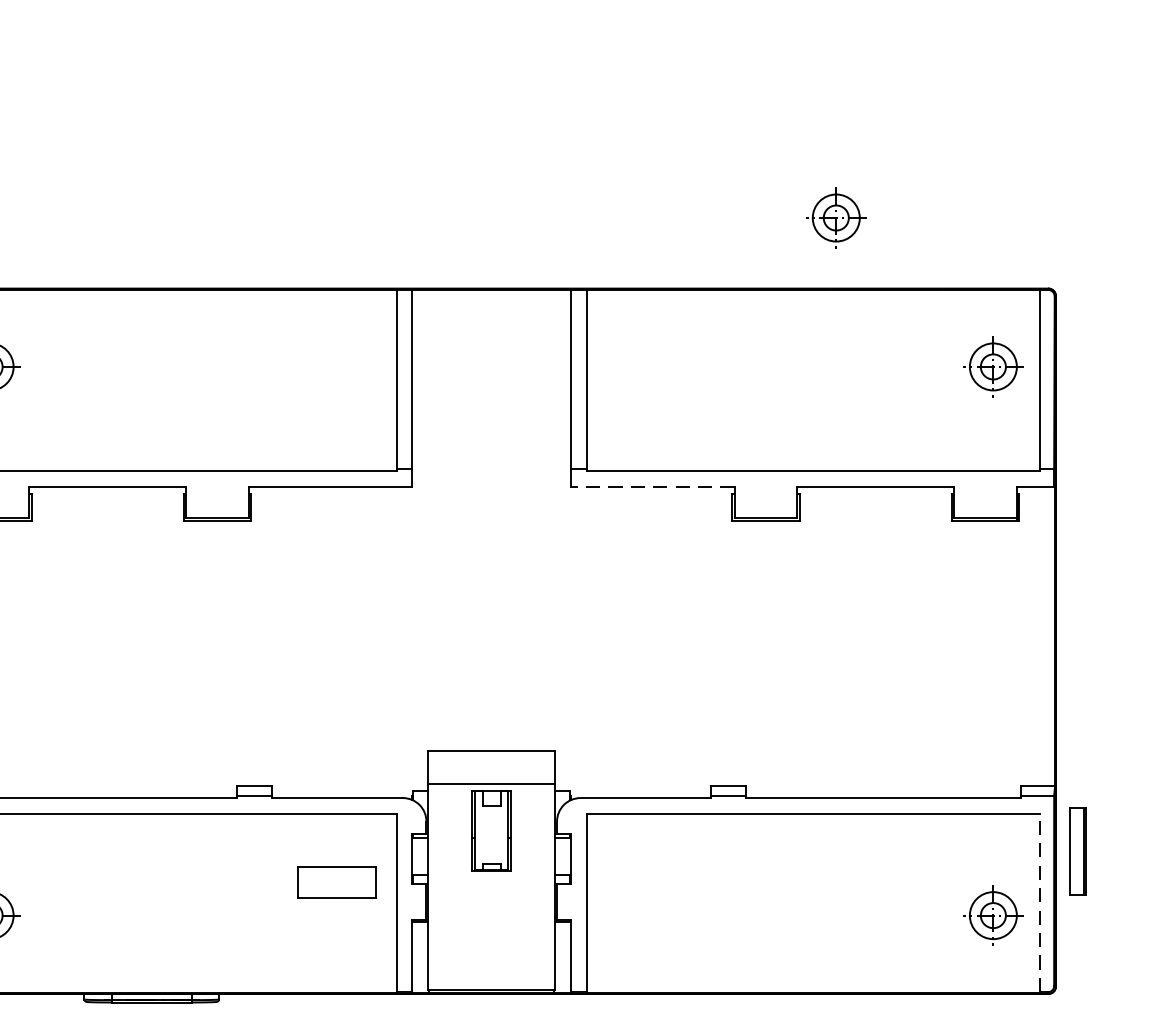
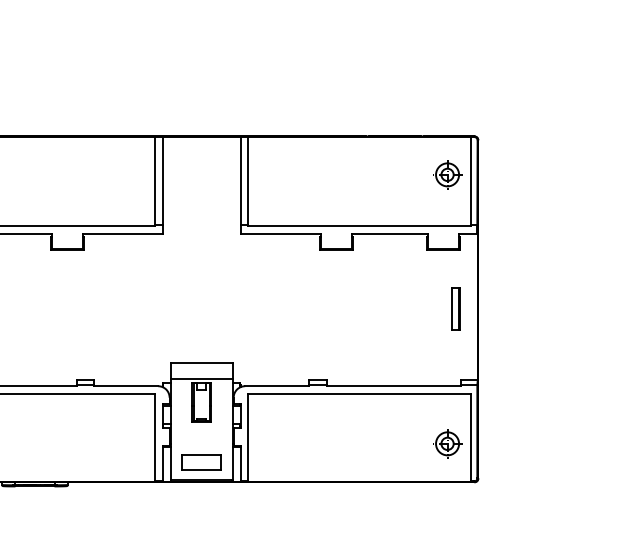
part: (836, 217) -> (370, 101), removed
line: (652, 486) -> (280, 233), dashed -> solid
part: (1076, 849) -> (455, 308), moved
part: (336, 882) -> (201, 462), moved
line: (1040, 902) -> (470, 437), dashed -> solid

